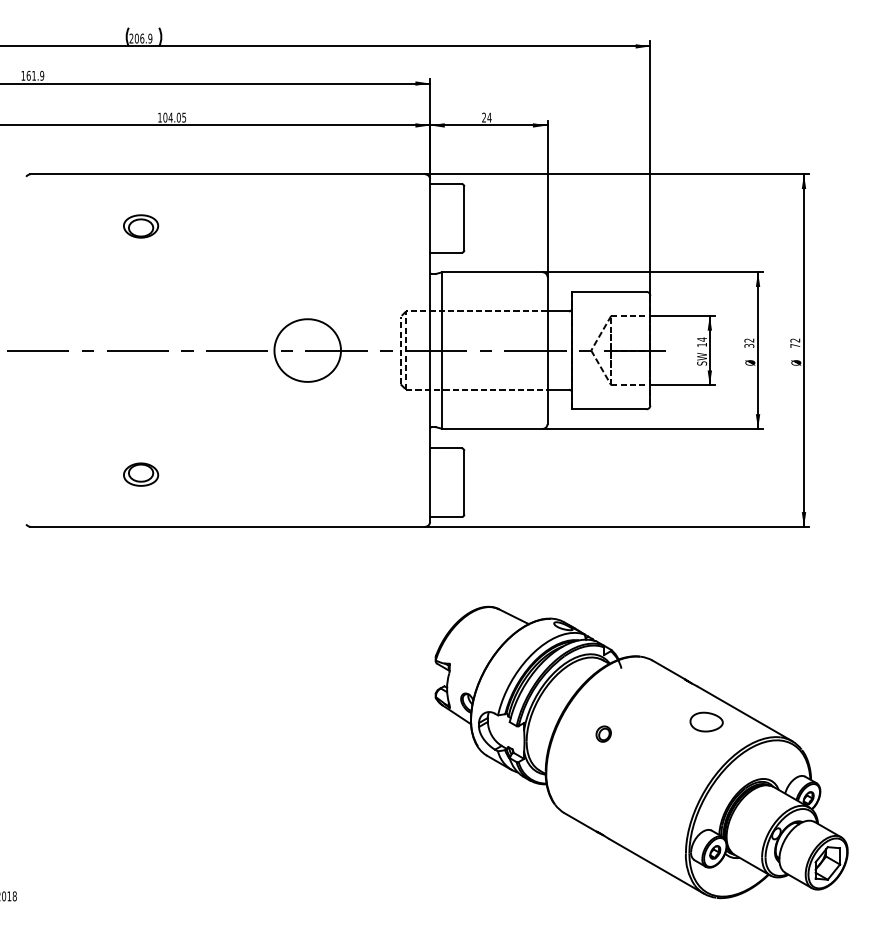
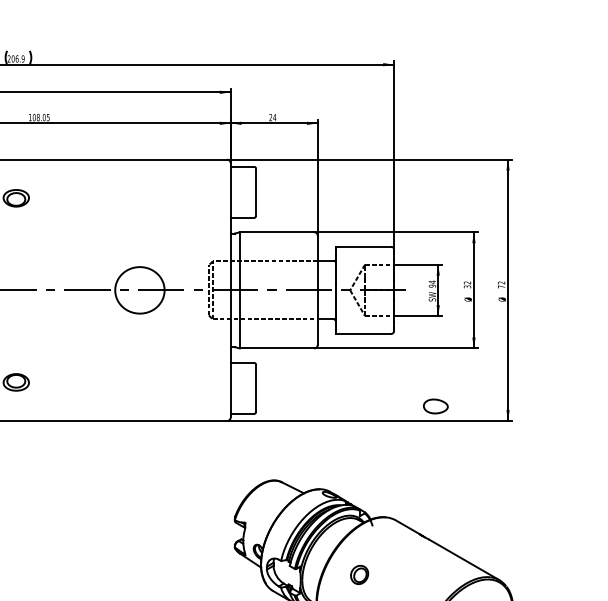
text: (170, 117) -> (38, 117), 104.05 -> 108.05
text: (702, 344) -> (432, 285), 14 -> 94
part: (706, 721) -> (435, 406), moved
part: (603, 733) -> (359, 574), size x1.6

